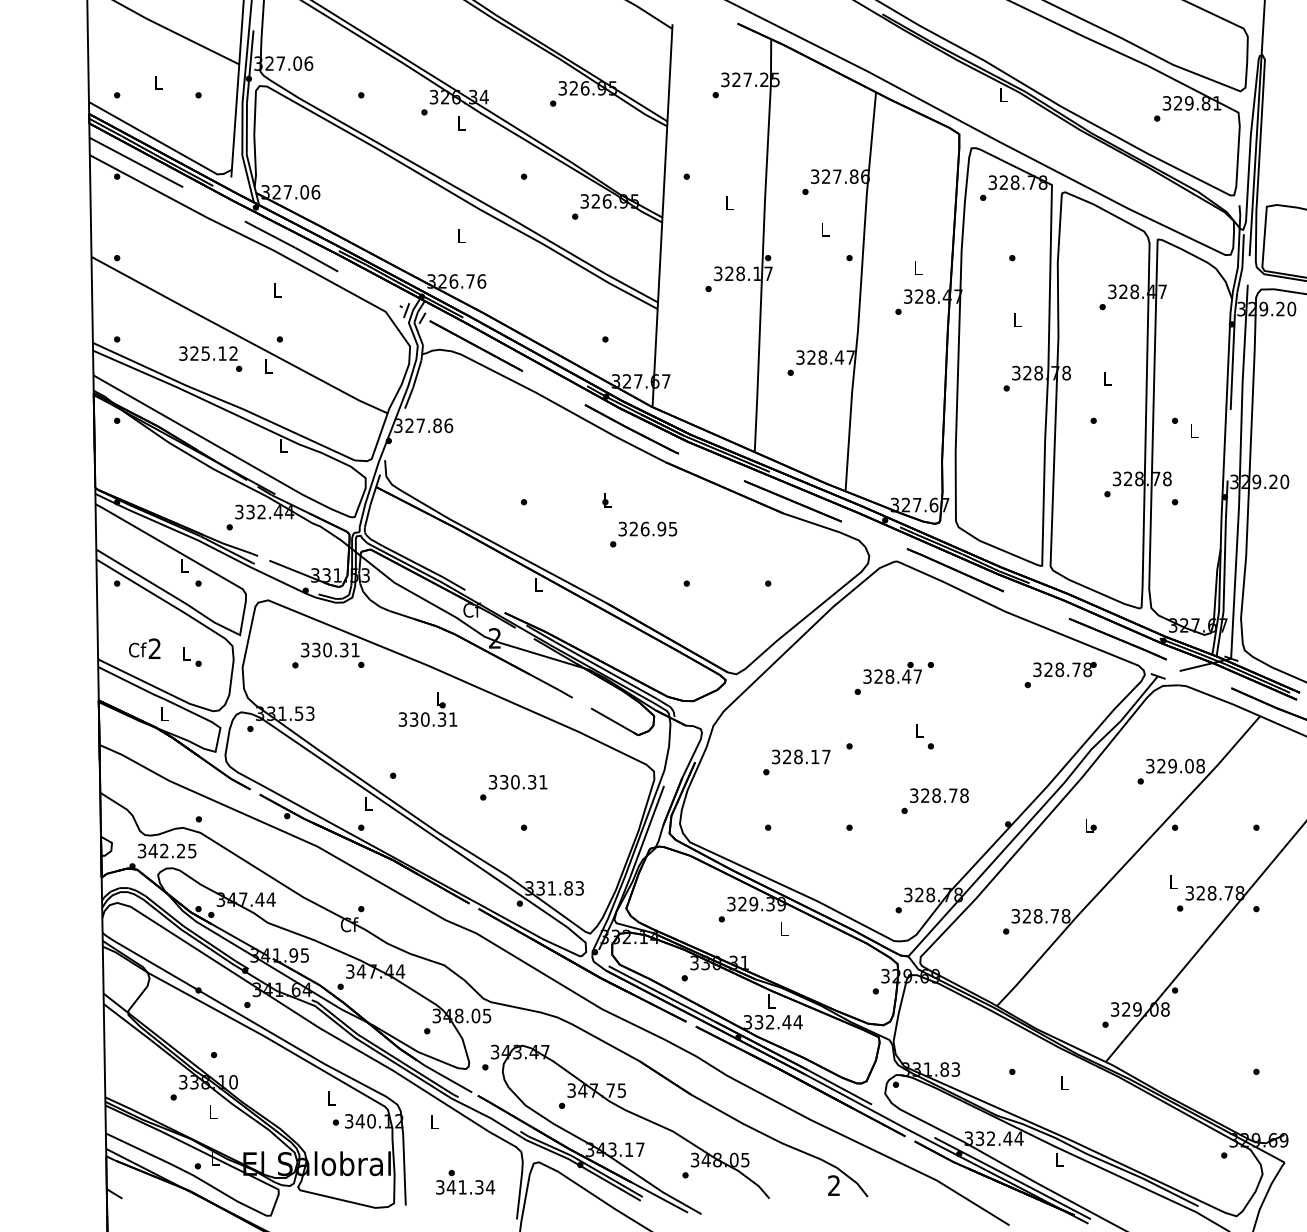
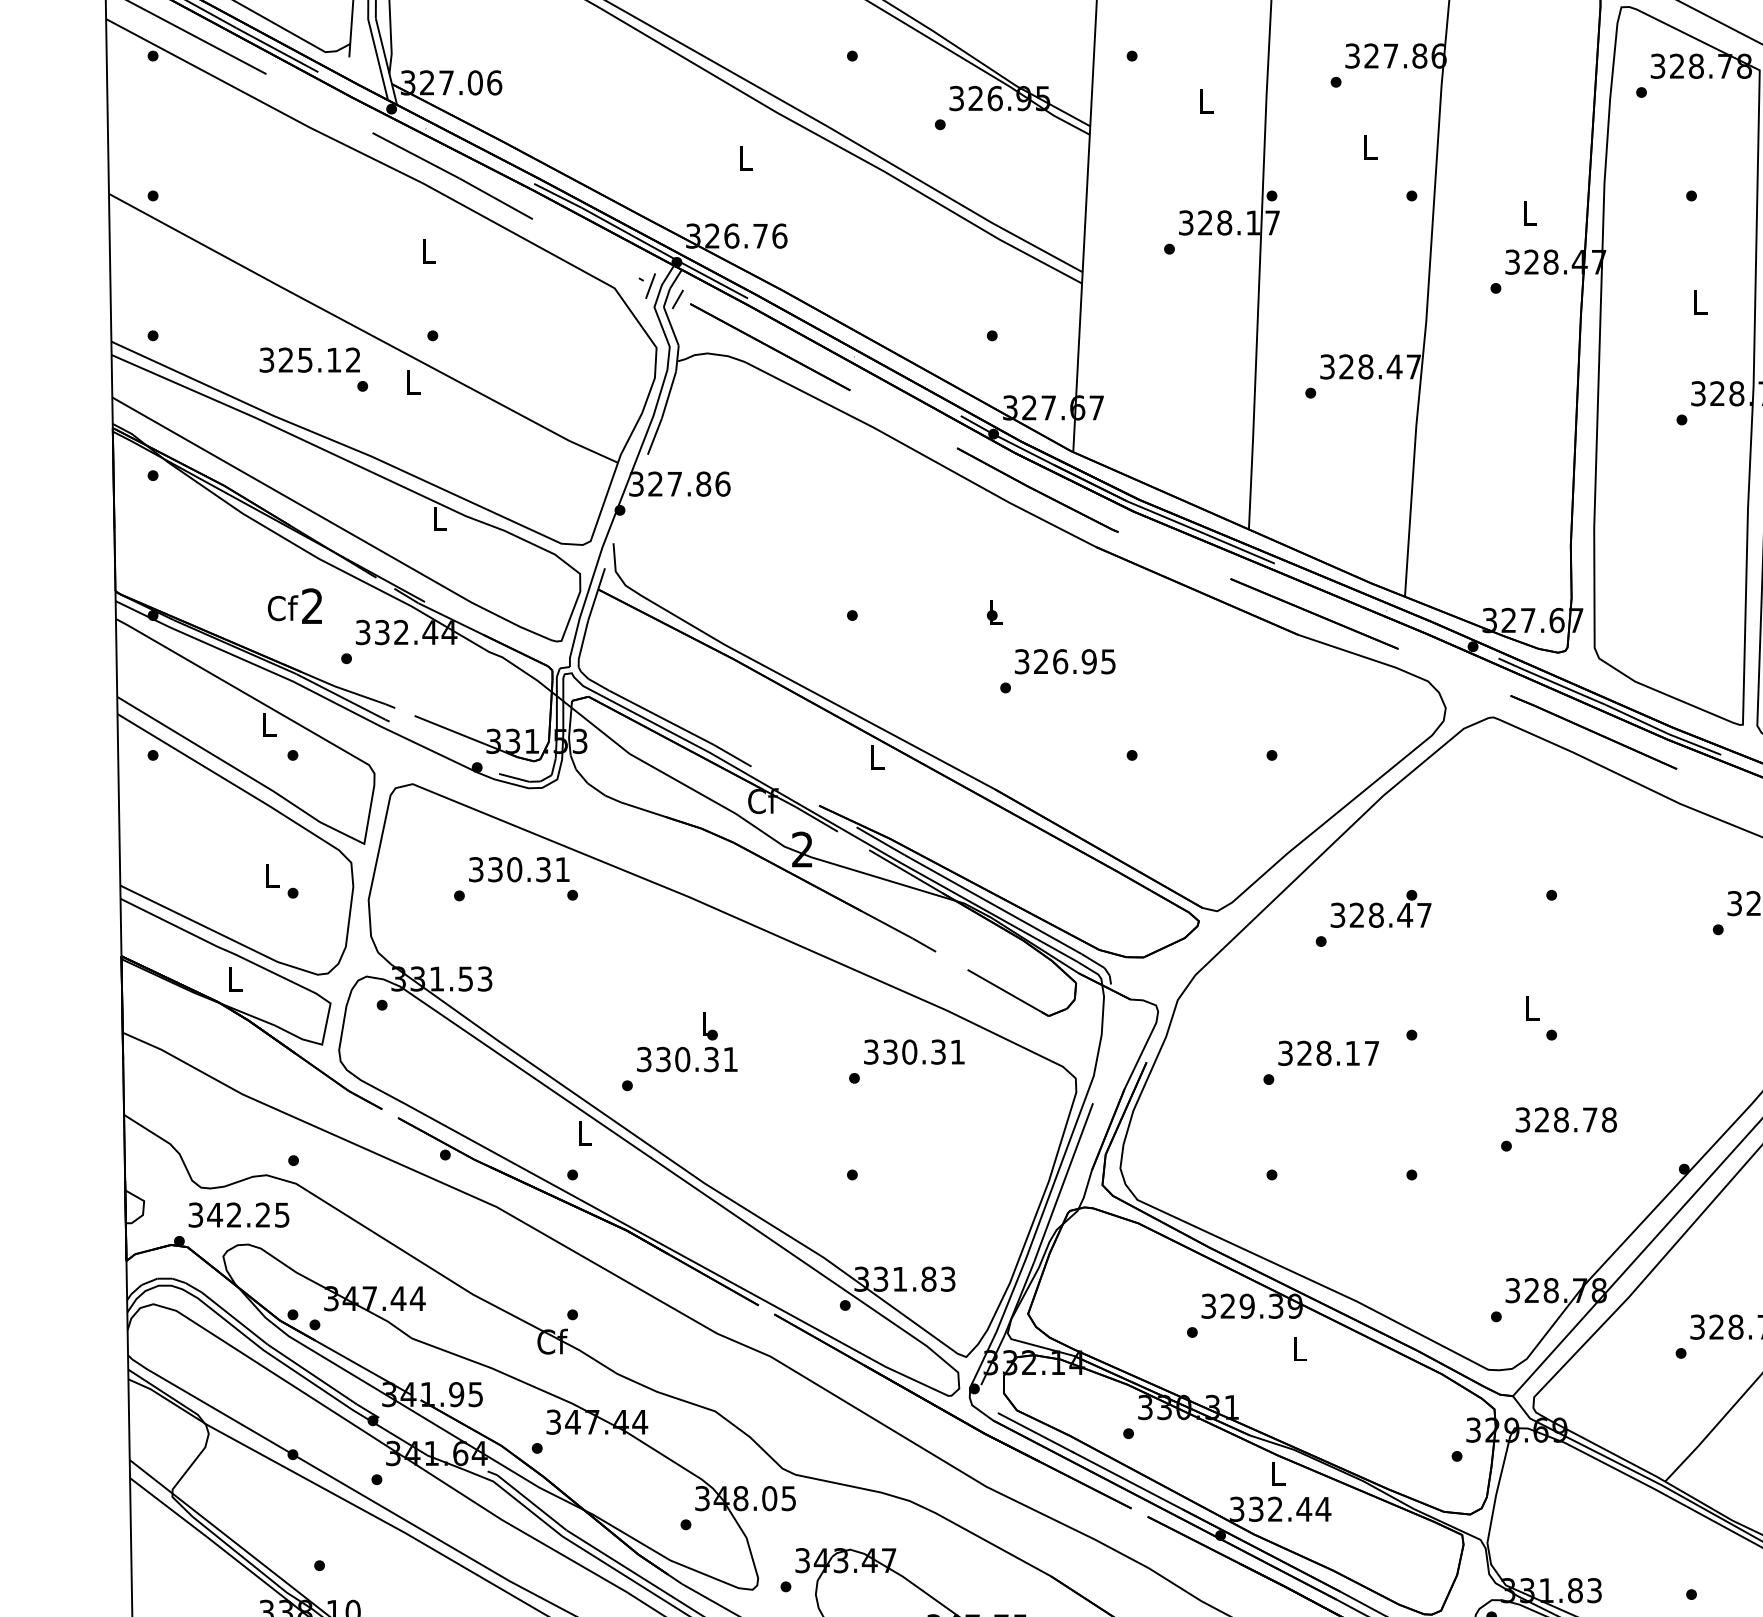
text: (144, 648) -> (294, 605), moved
text: (887, 677) -> (1372, 916), moved
text: (427, 709) -> (686, 1042), moved
text: (513, 787) -> (906, 1061), moved

